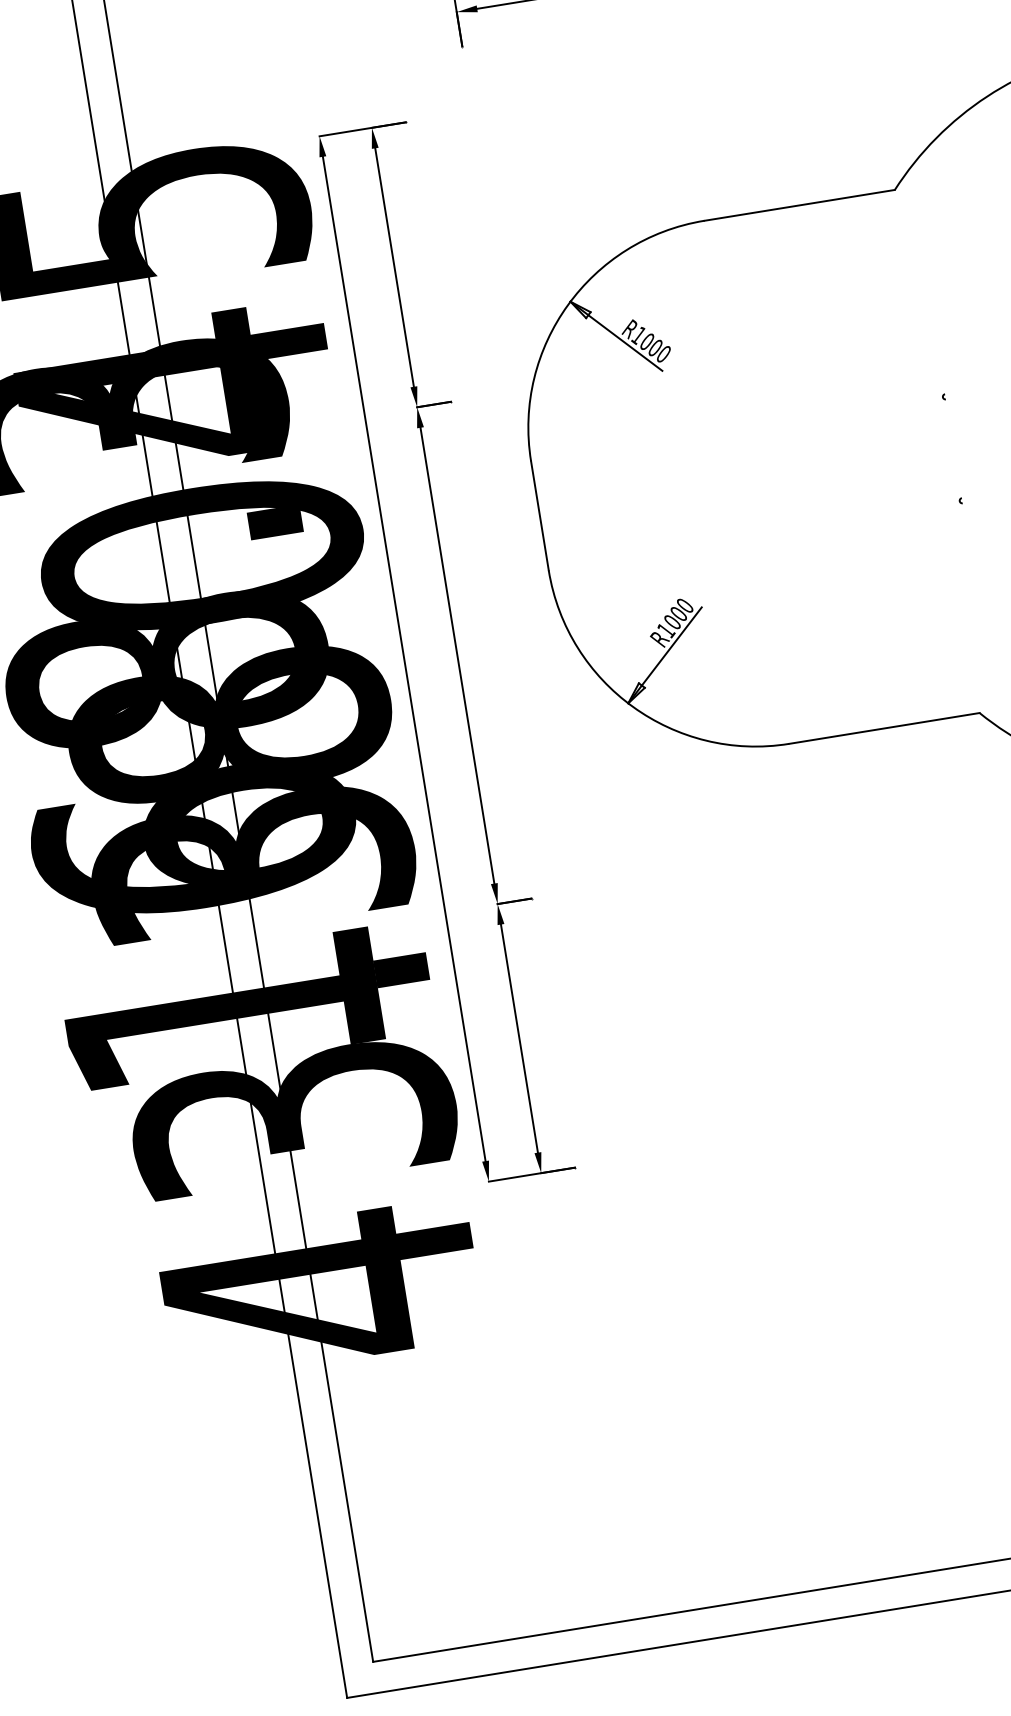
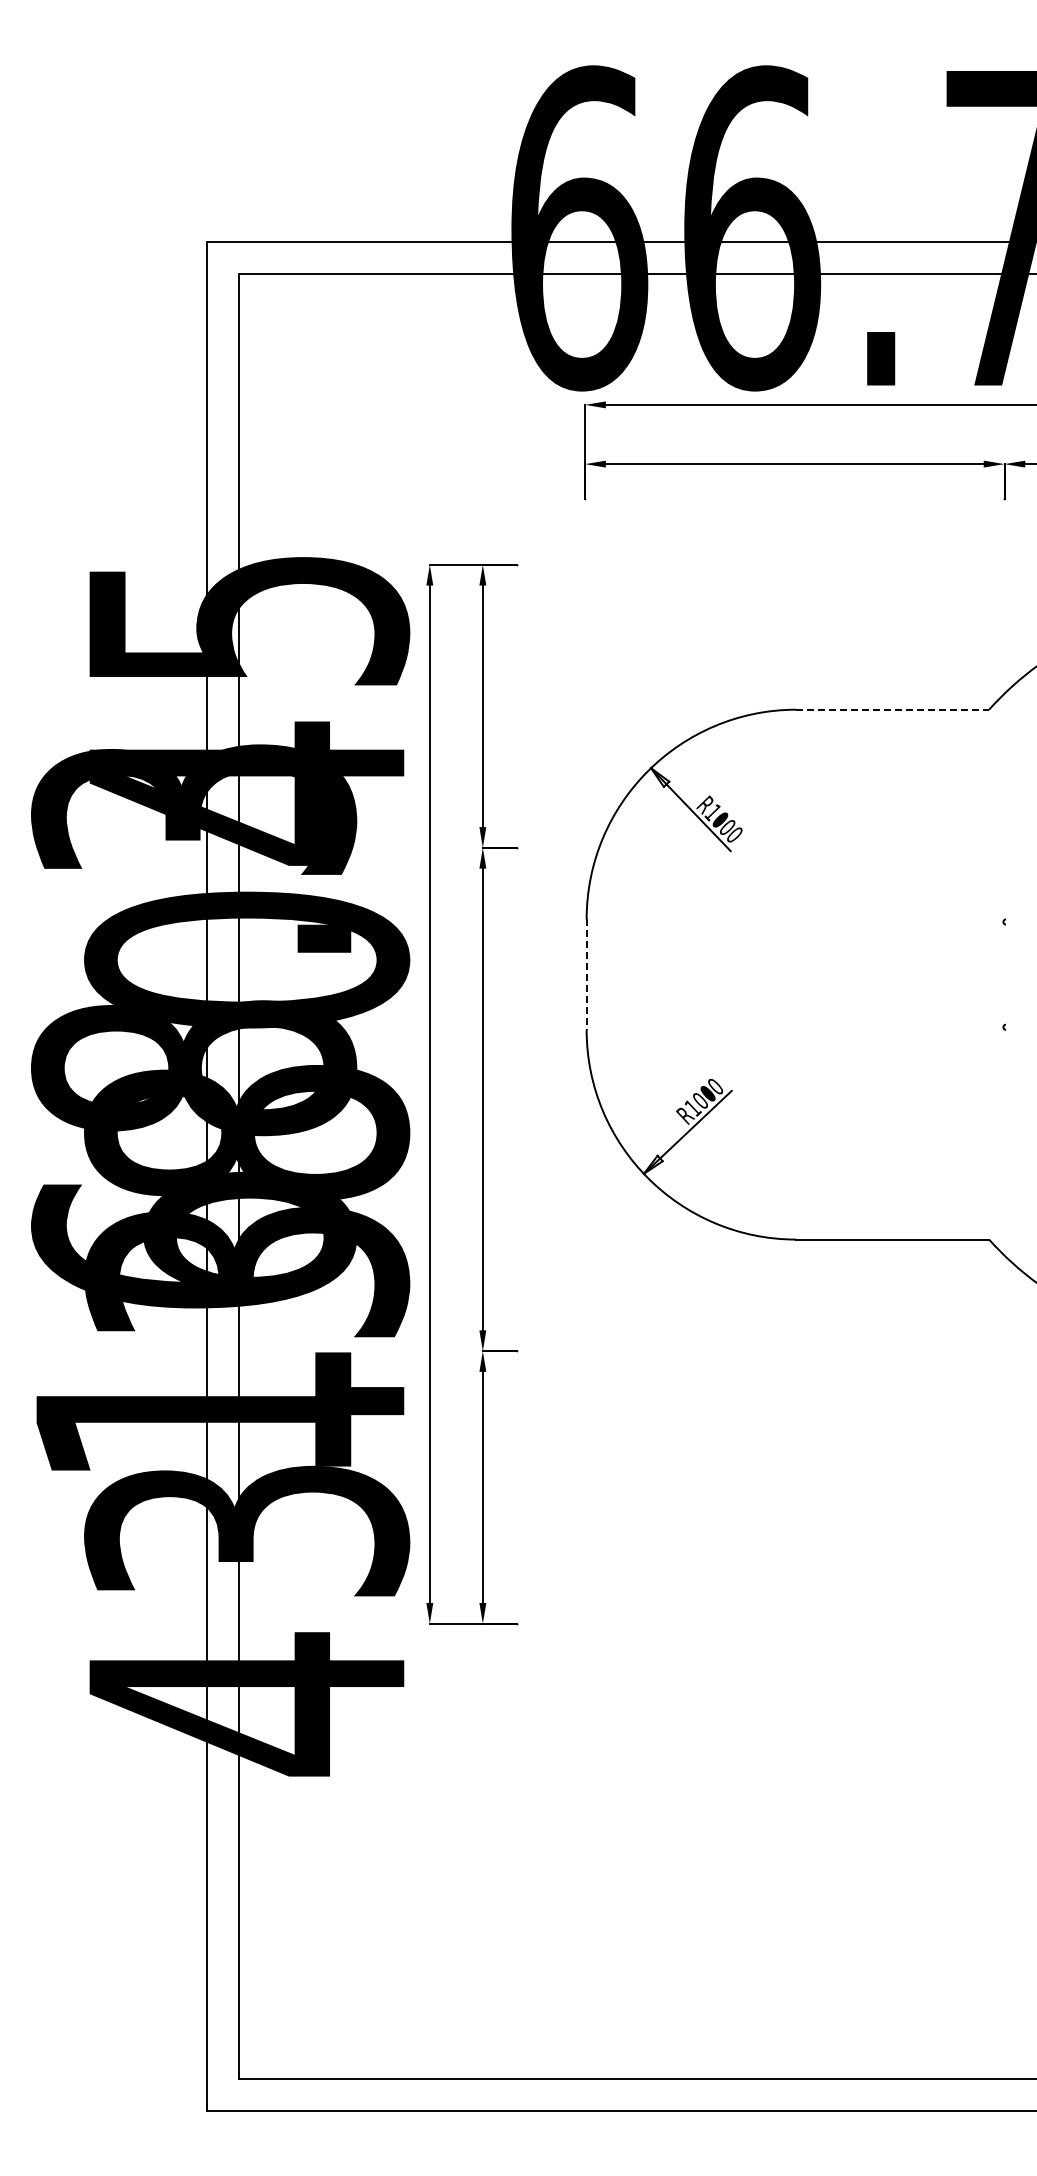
line: (800, 205) -> (893, 709), solid -> dashed
line: (539, 516) -> (586, 975), solid -> dashed

